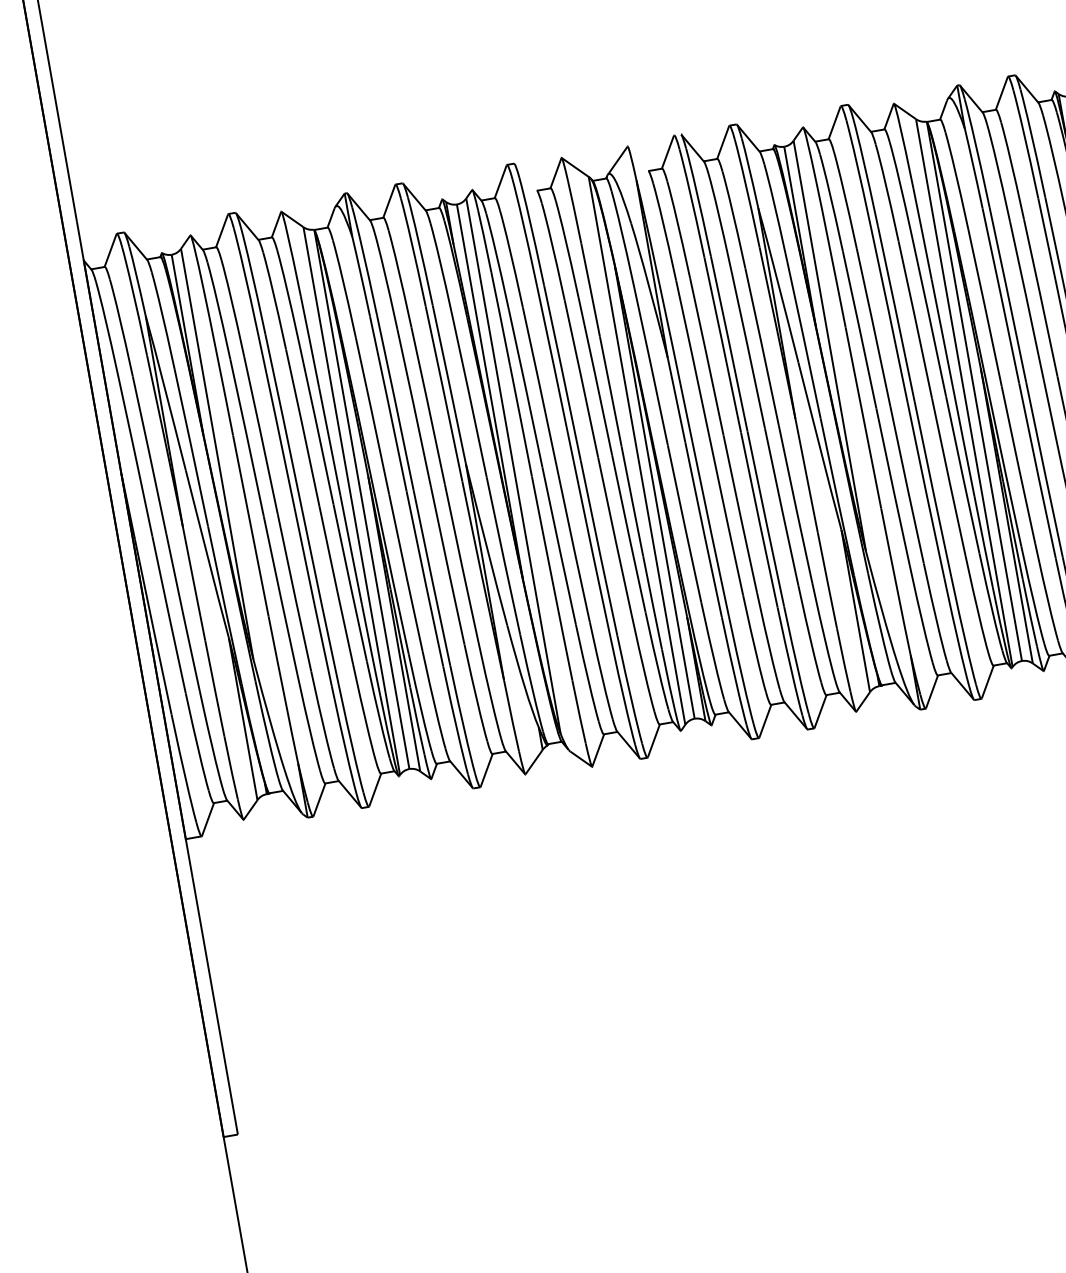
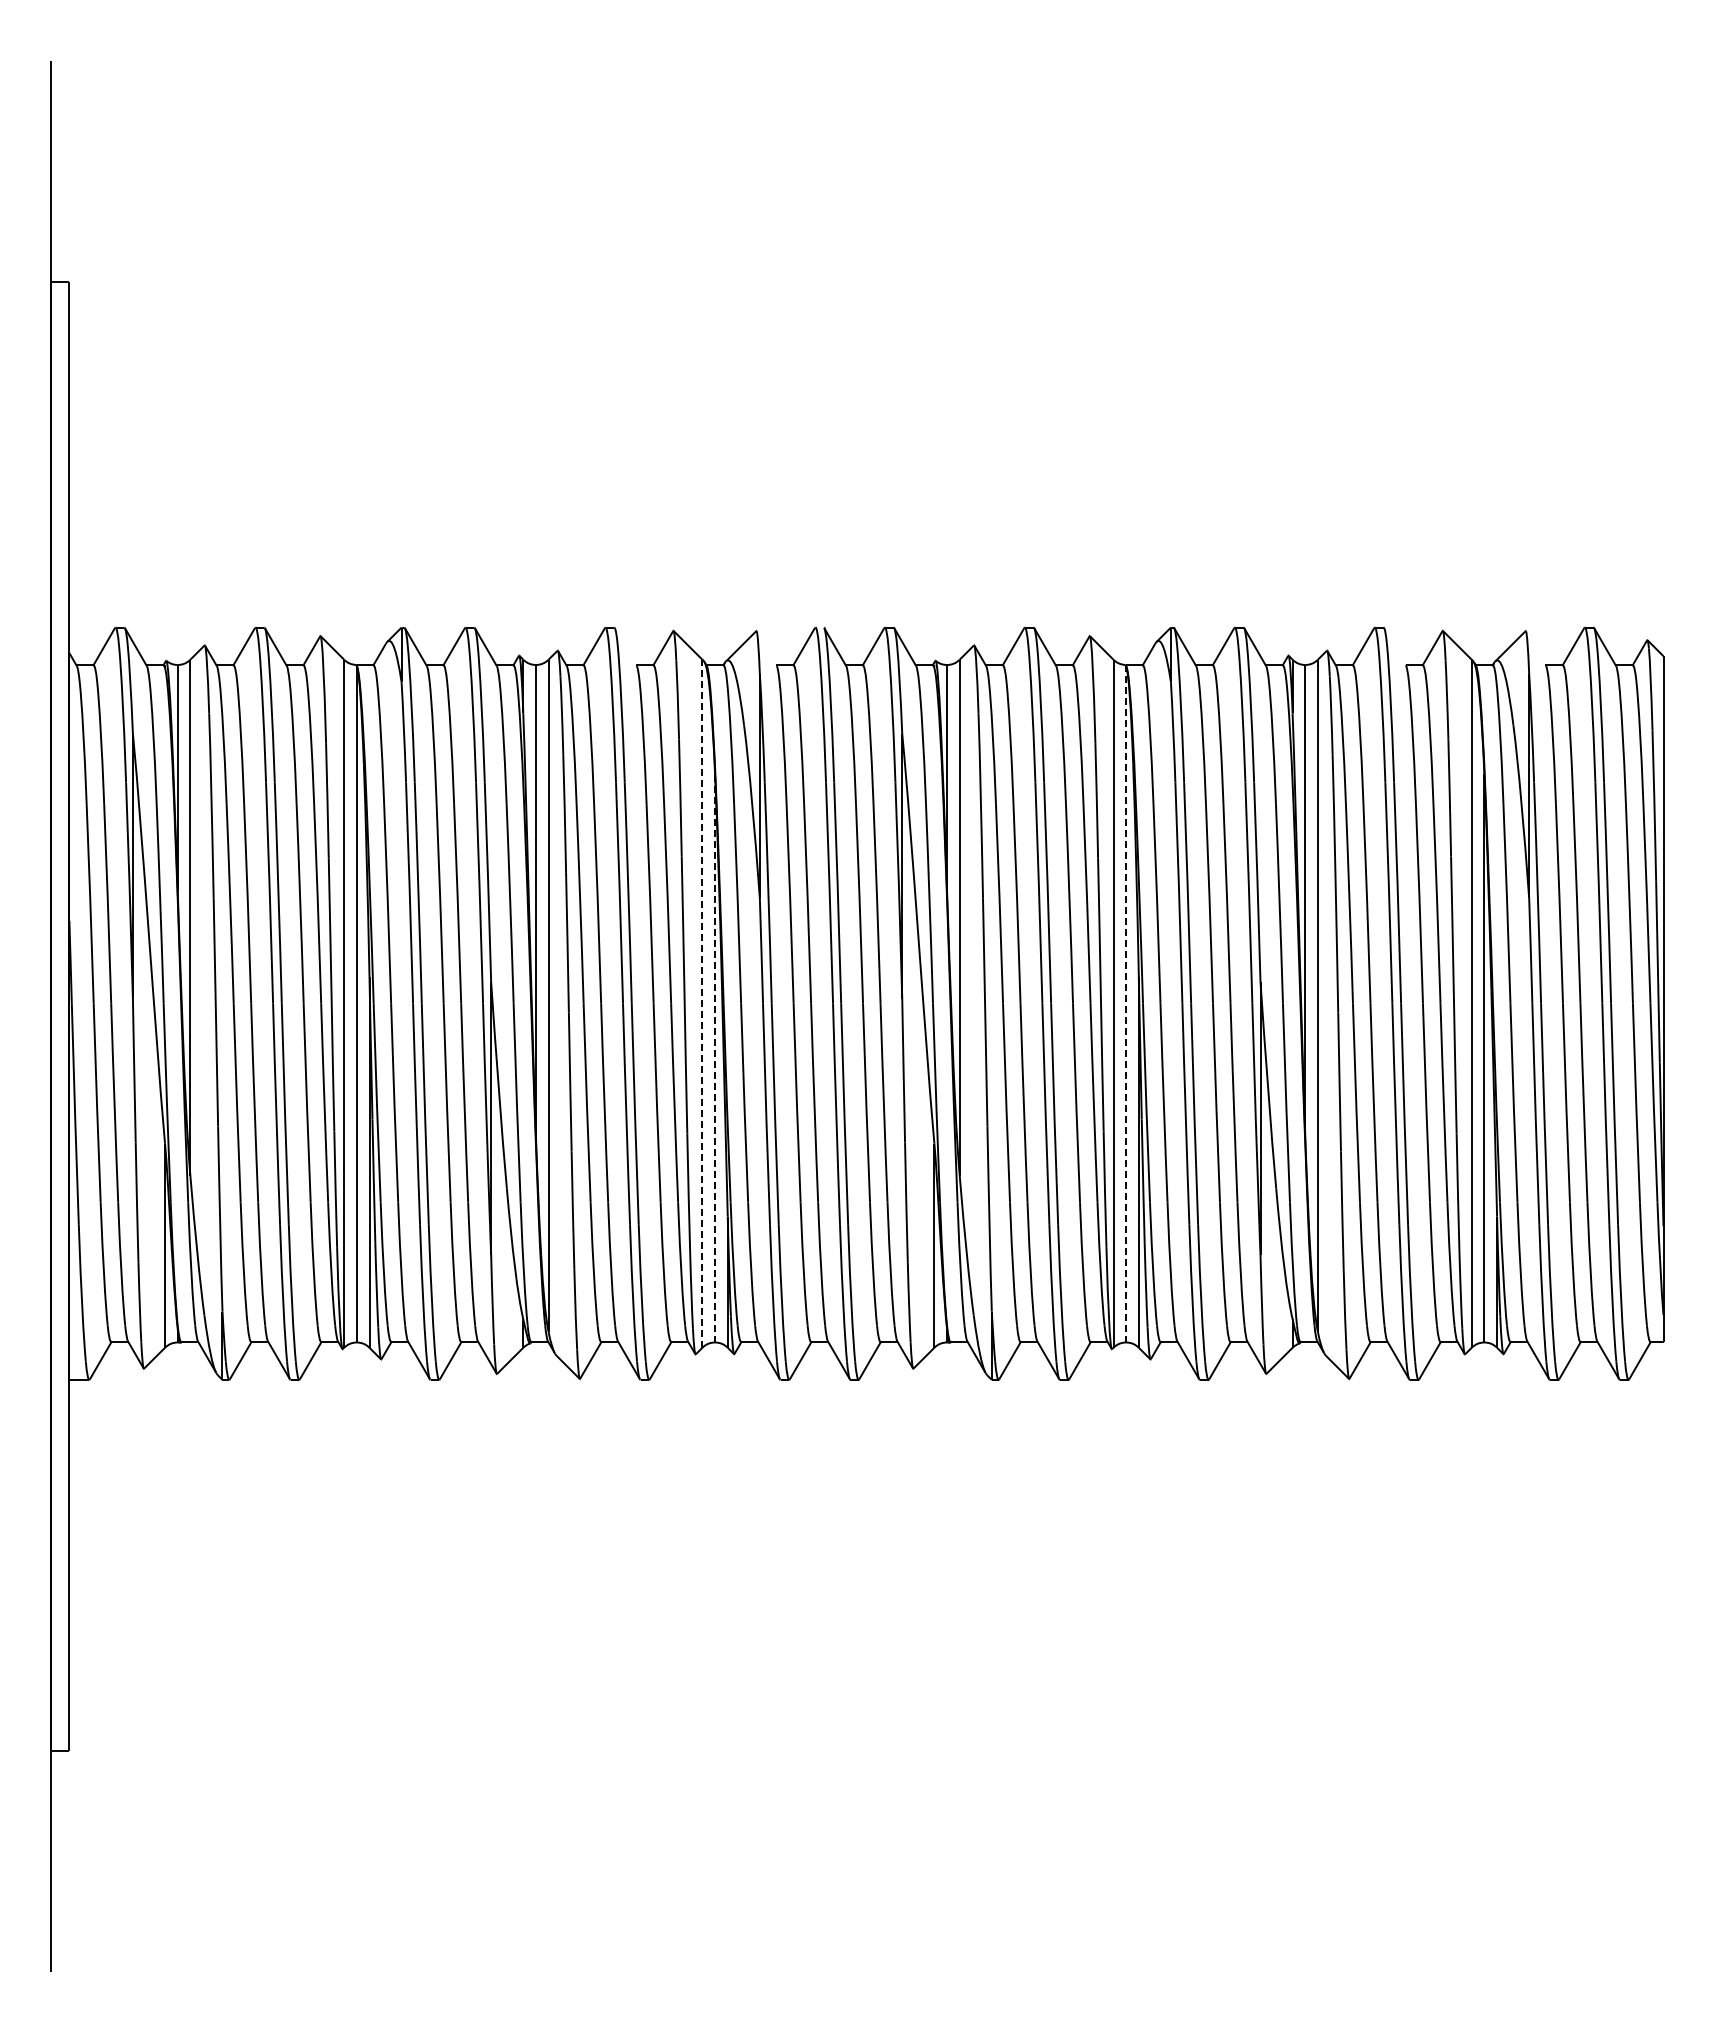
line: (974, 392) -> (1126, 1005), solid -> dashed
line: (637, 450) -> (702, 1003), solid -> dashed
line: (655, 492) -> (715, 1058), solid -> dashed

